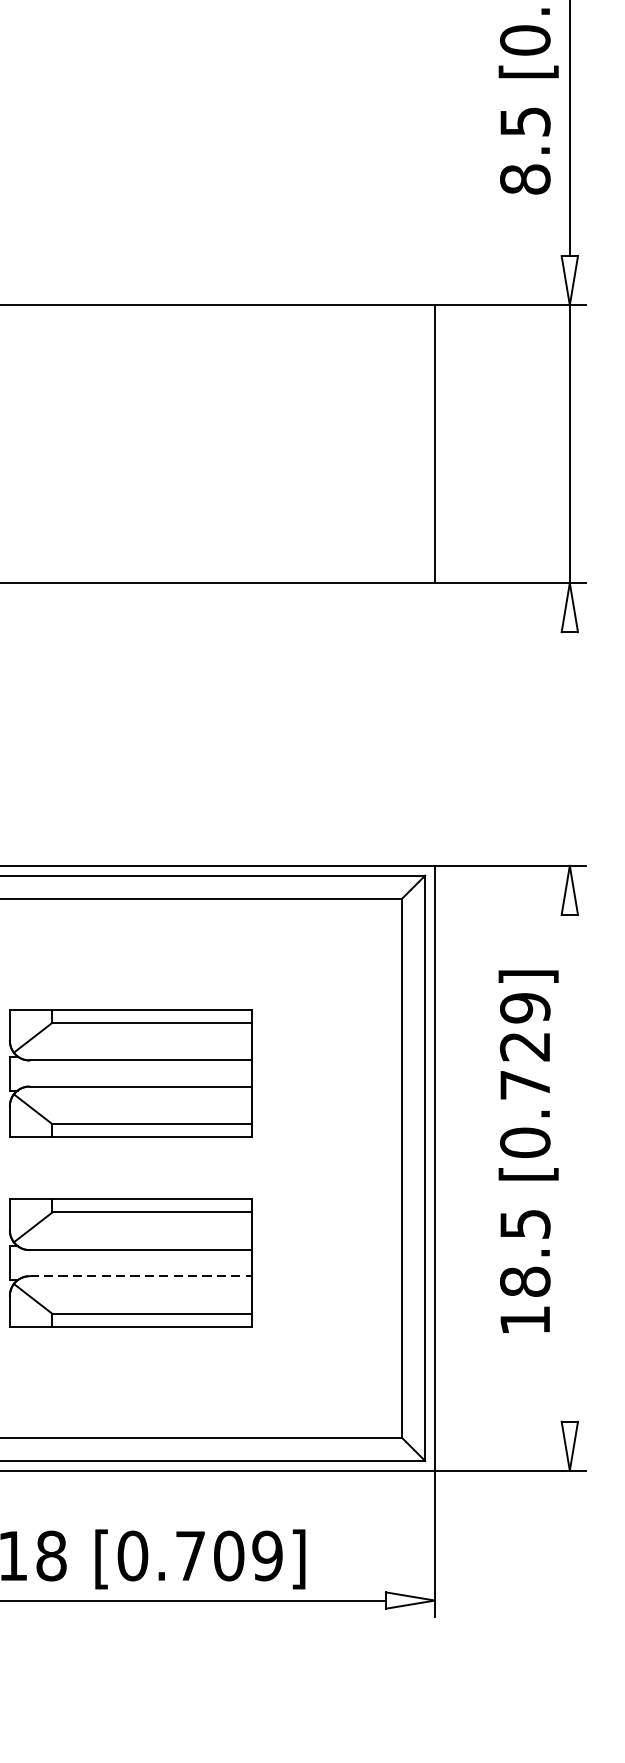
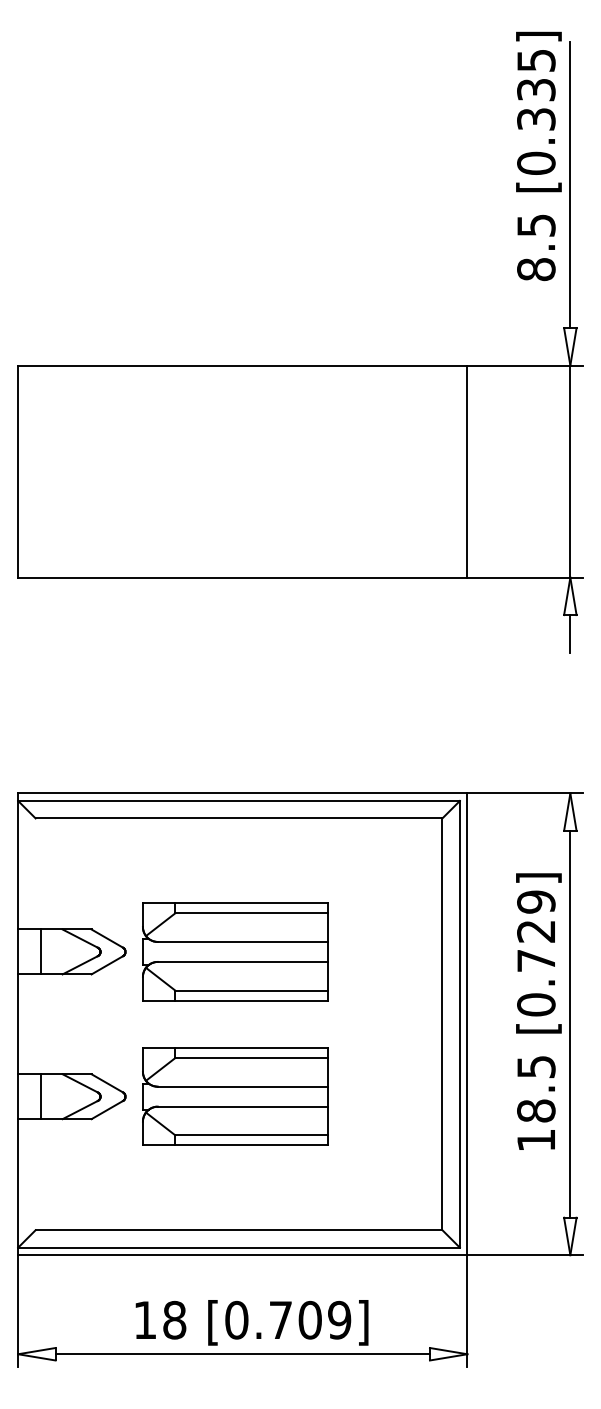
line: (570, 656) -> (570, 633), added
line: (570, 1167) -> (570, 1023), added
line: (140, 1275) -> (242, 1106), dashed -> solid

